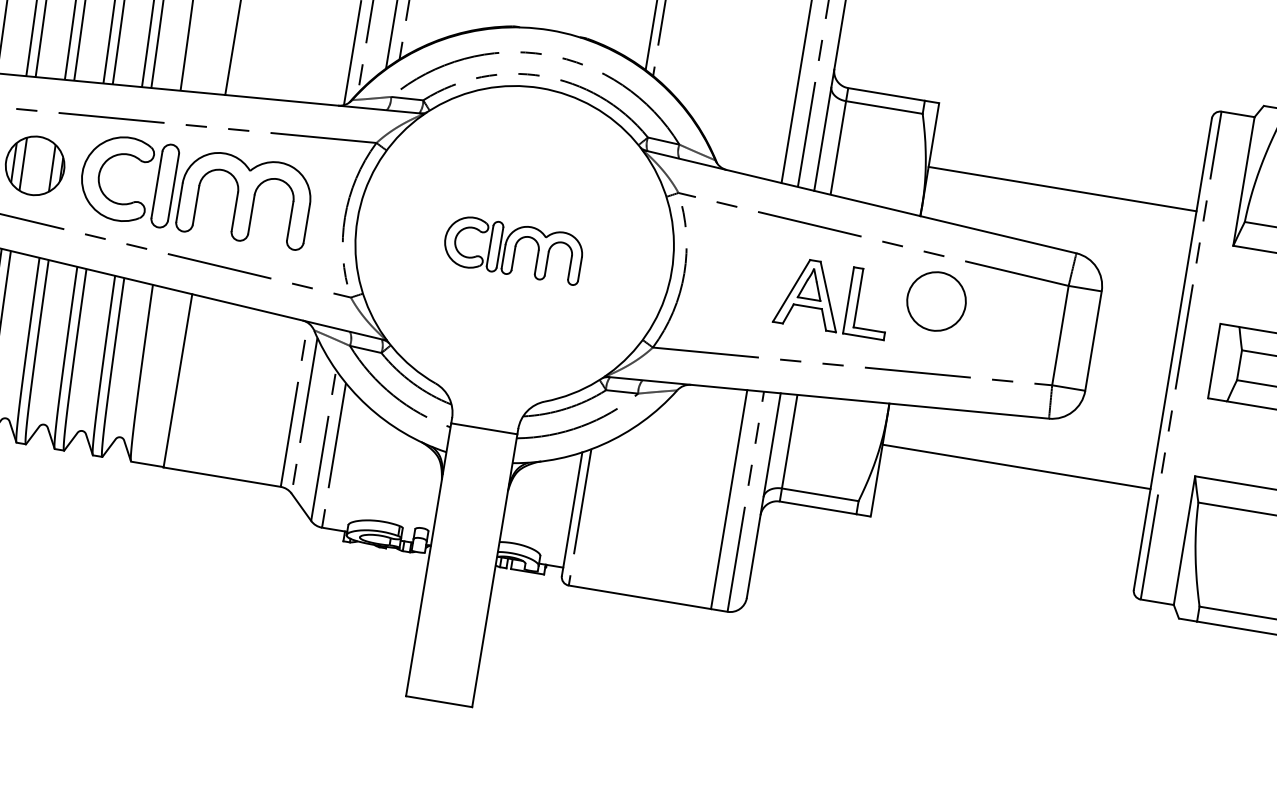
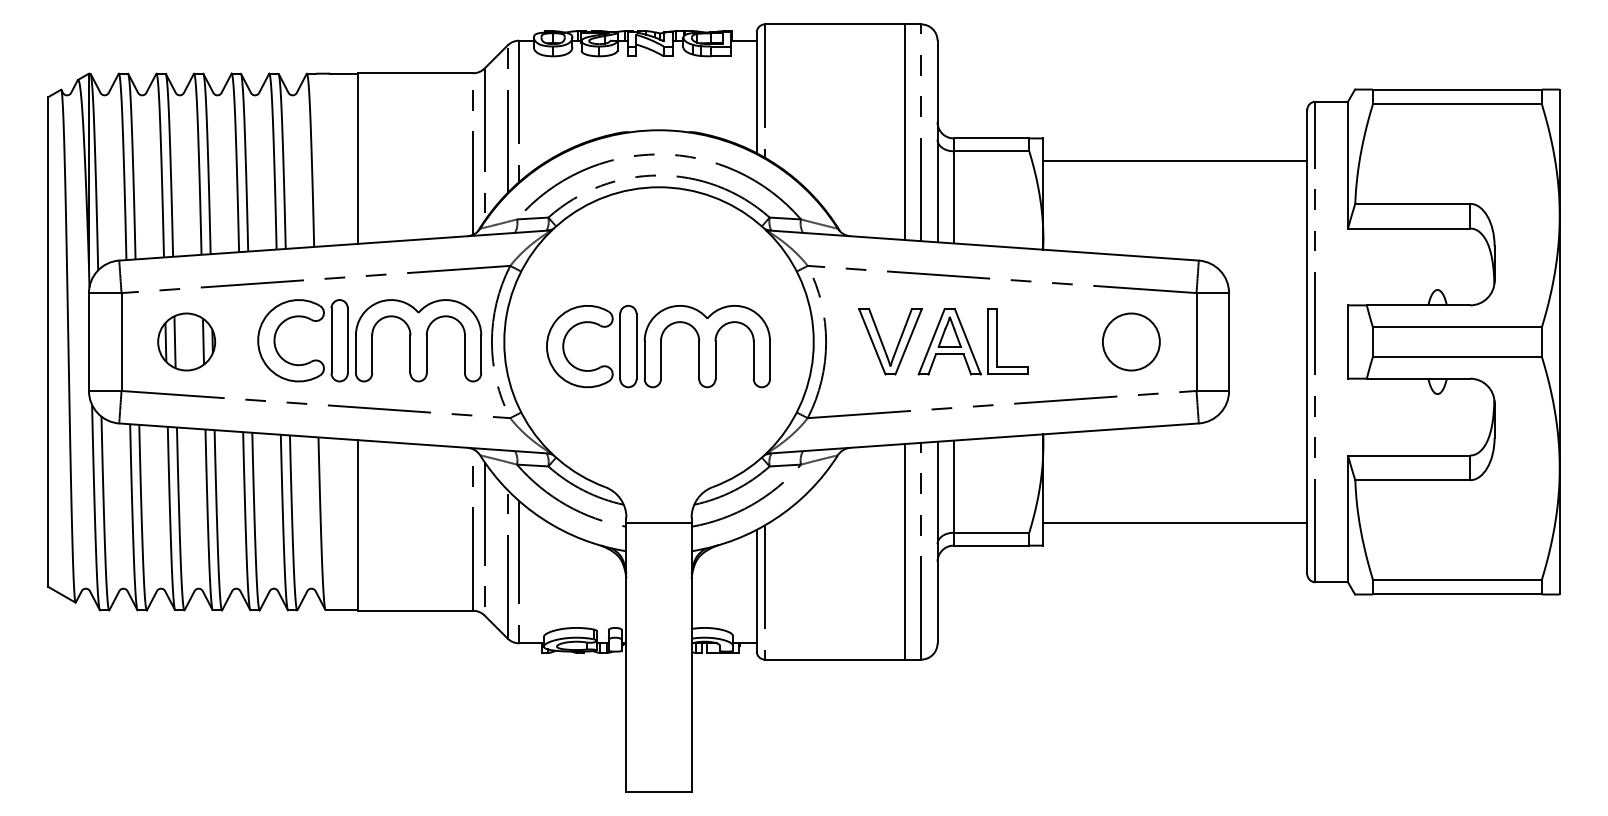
line: (1062, 189) -> (1175, 161), moved
part: (195, 190) -> (369, 340), moved
part: (513, 249) -> (658, 346), size x1.67
part: (742, 284) -> (883, 343), added
circle: (936, 301) -> (1131, 341), moved
line: (1016, 466) -> (1175, 522), moved

